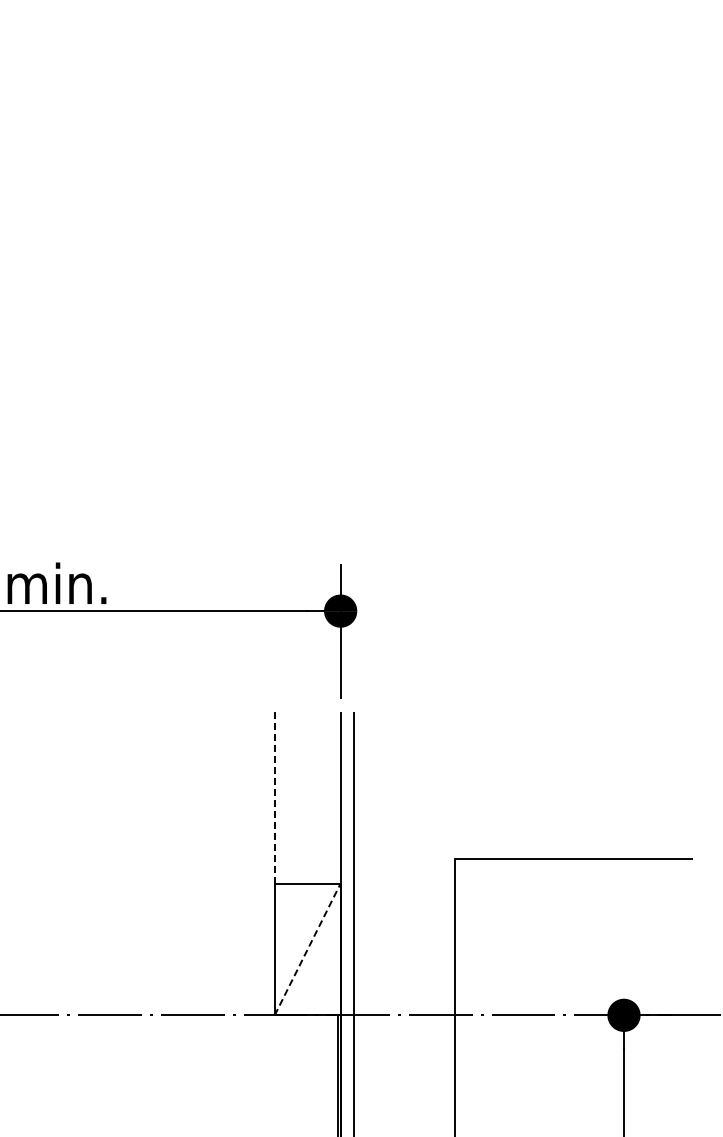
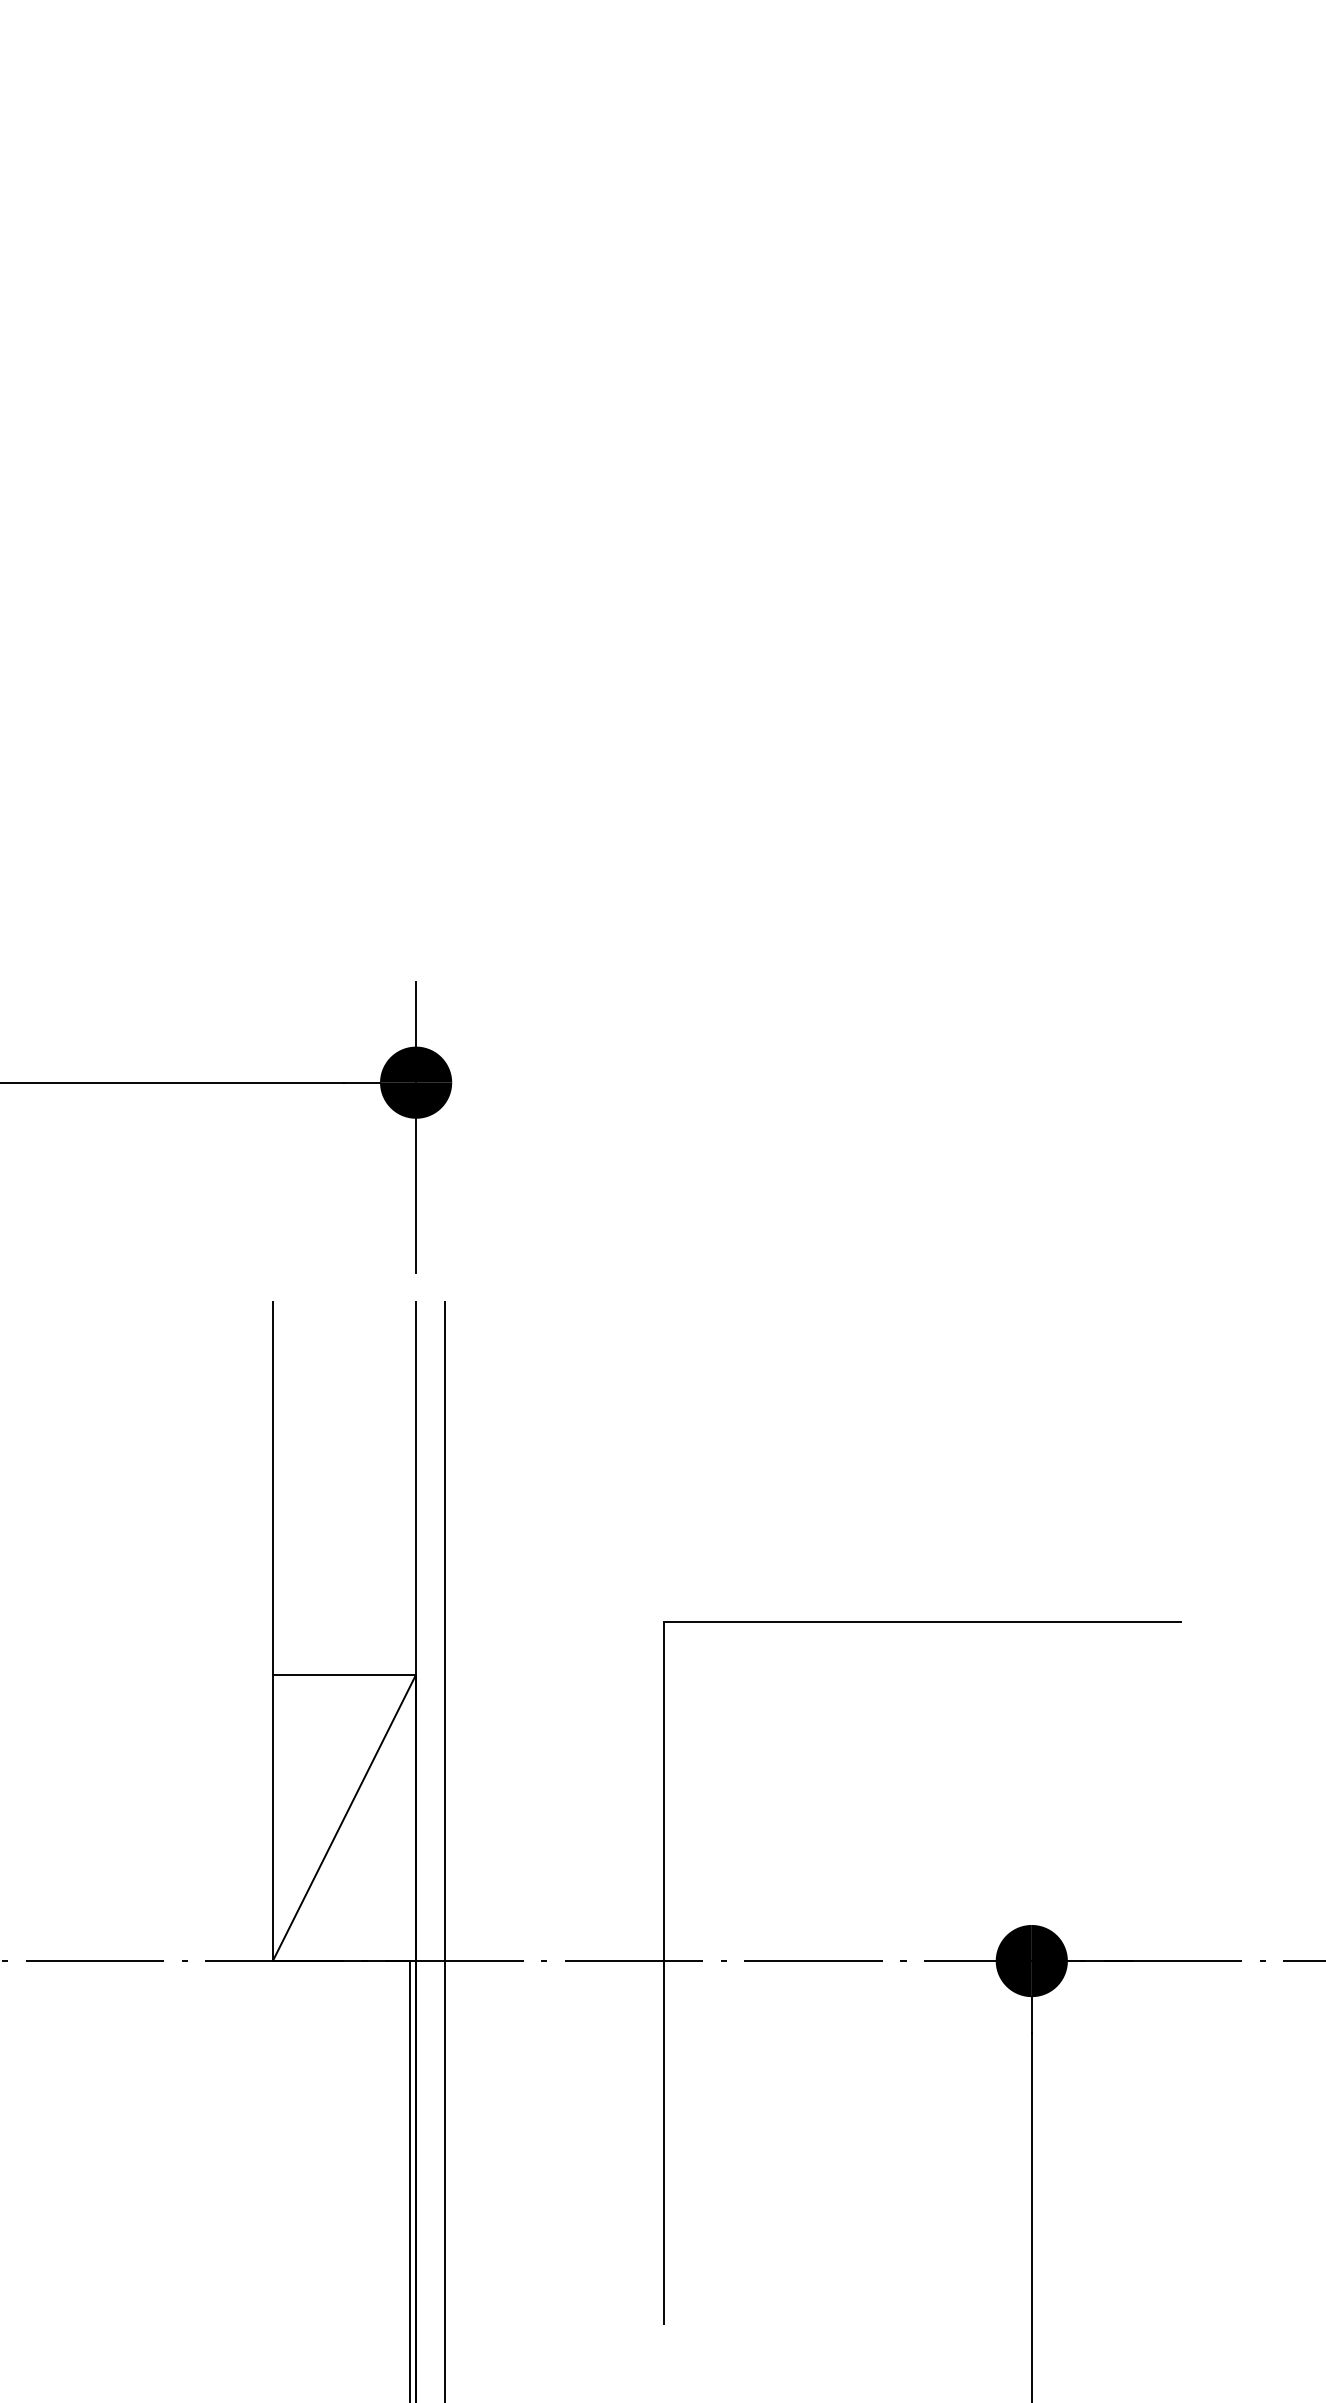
line: (274, 797) -> (272, 1487), dashed -> solid
line: (307, 949) -> (344, 1817), dashed -> solid

